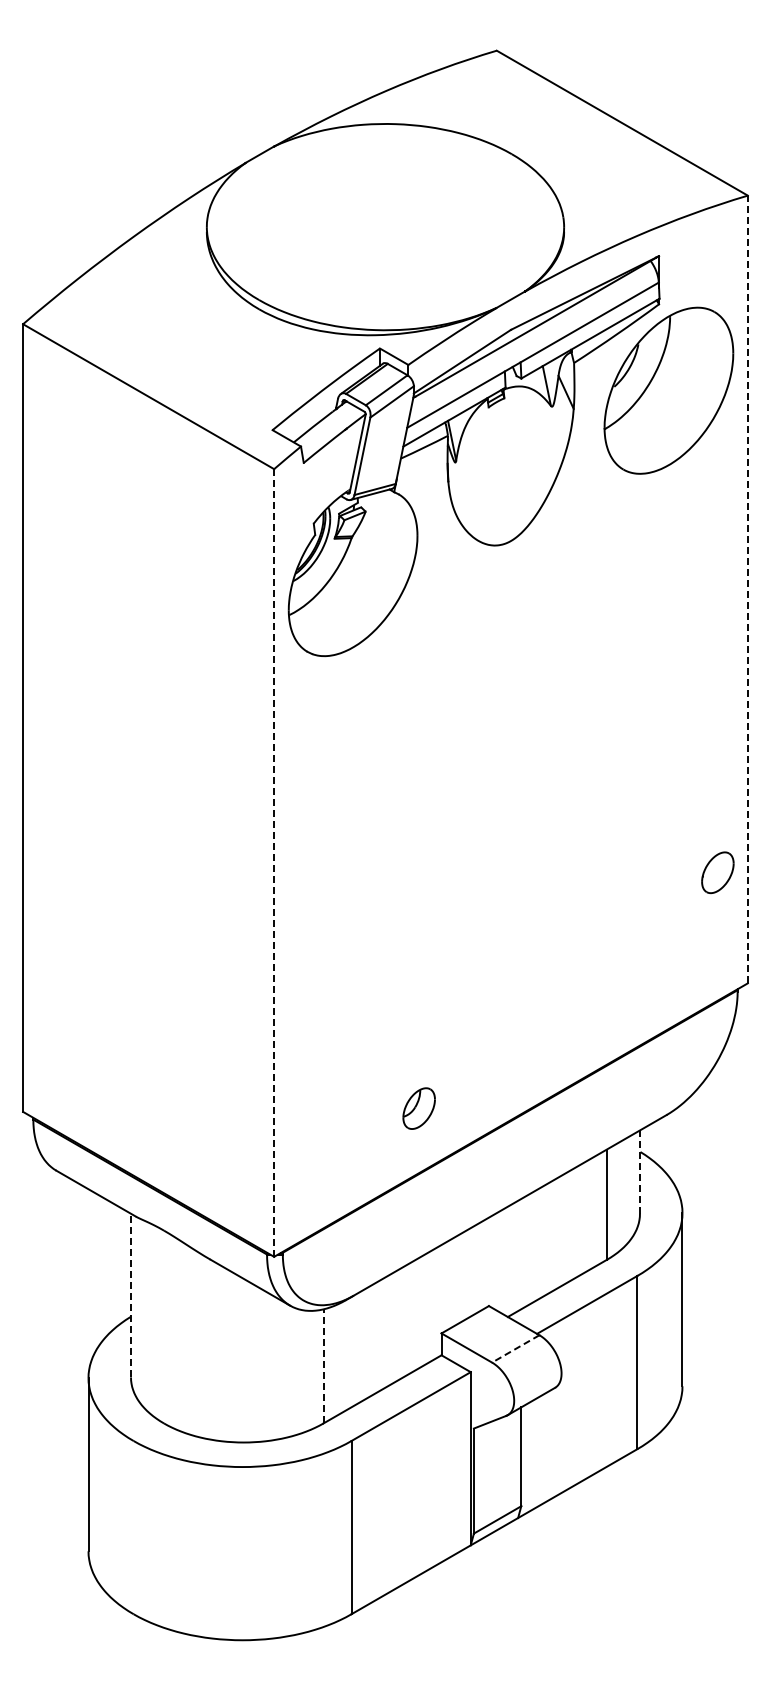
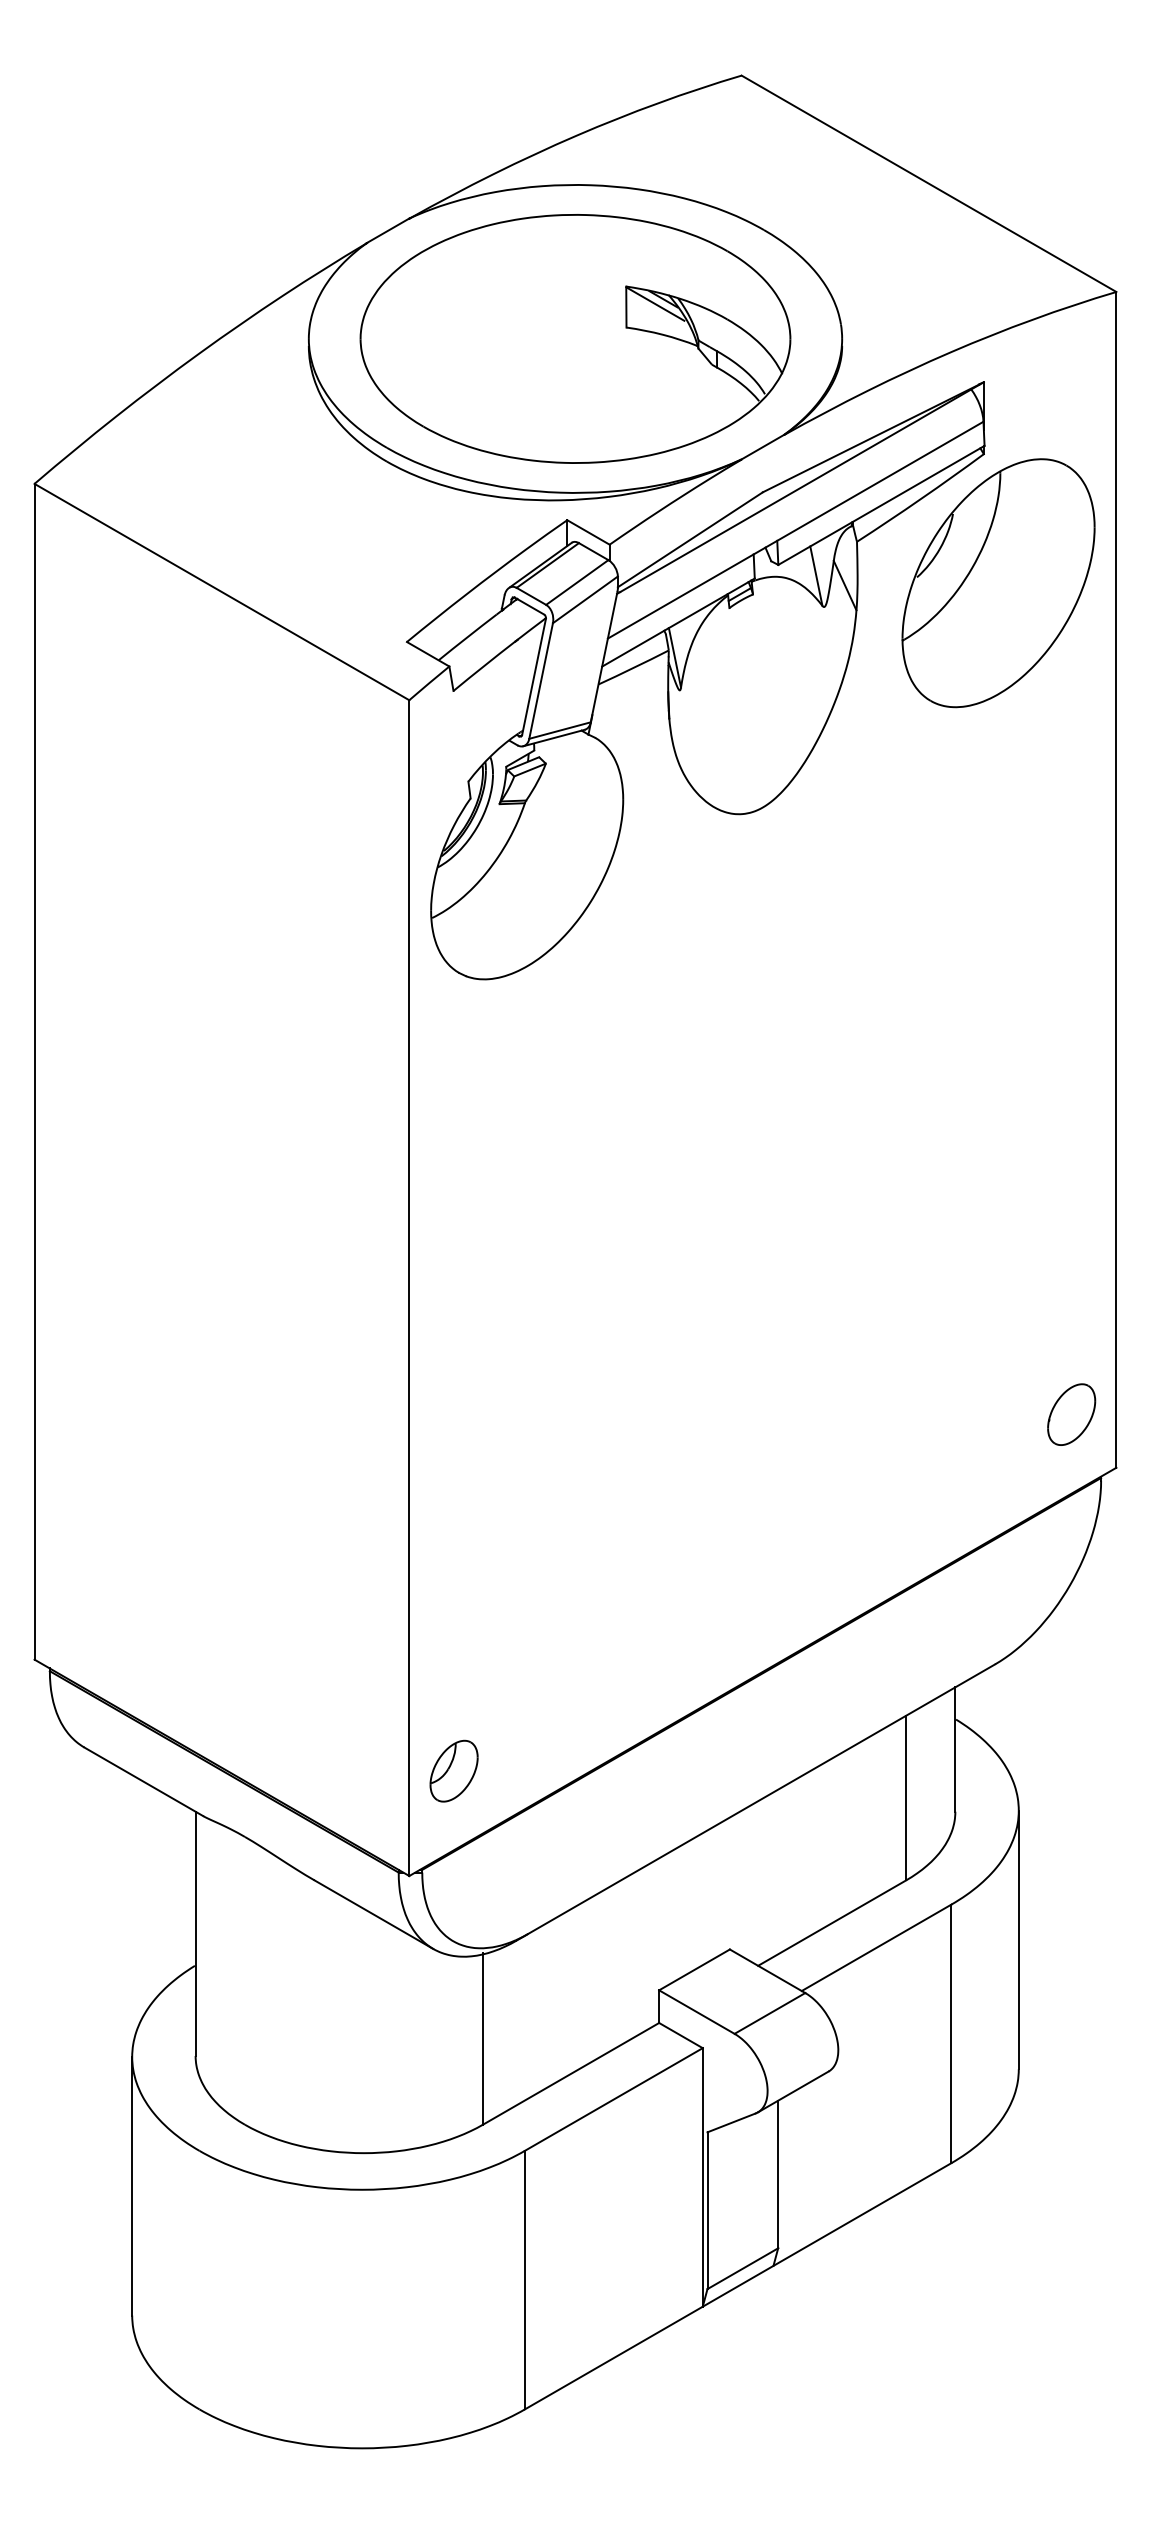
part: (385, 227) -> (575, 339), added
line: (747, 589) -> (1115, 879), dashed -> solid
line: (274, 863) -> (409, 1288), dashed -> solid
part: (717, 872) -> (1071, 1414), moved
part: (418, 1108) -> (453, 1771), moved
line: (639, 1172) -> (954, 1750), dashed -> solid
line: (131, 1295) -> (196, 1933), dashed -> solid
line: (515, 1349) -> (769, 2014), dashed -> solid
line: (323, 1365) -> (482, 2038), dashed -> solid

